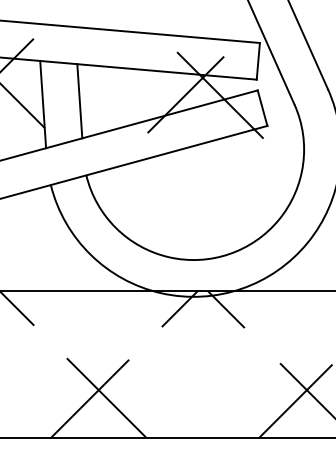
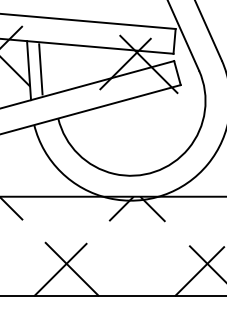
line: (79, 101) -> (40, 69), moved

